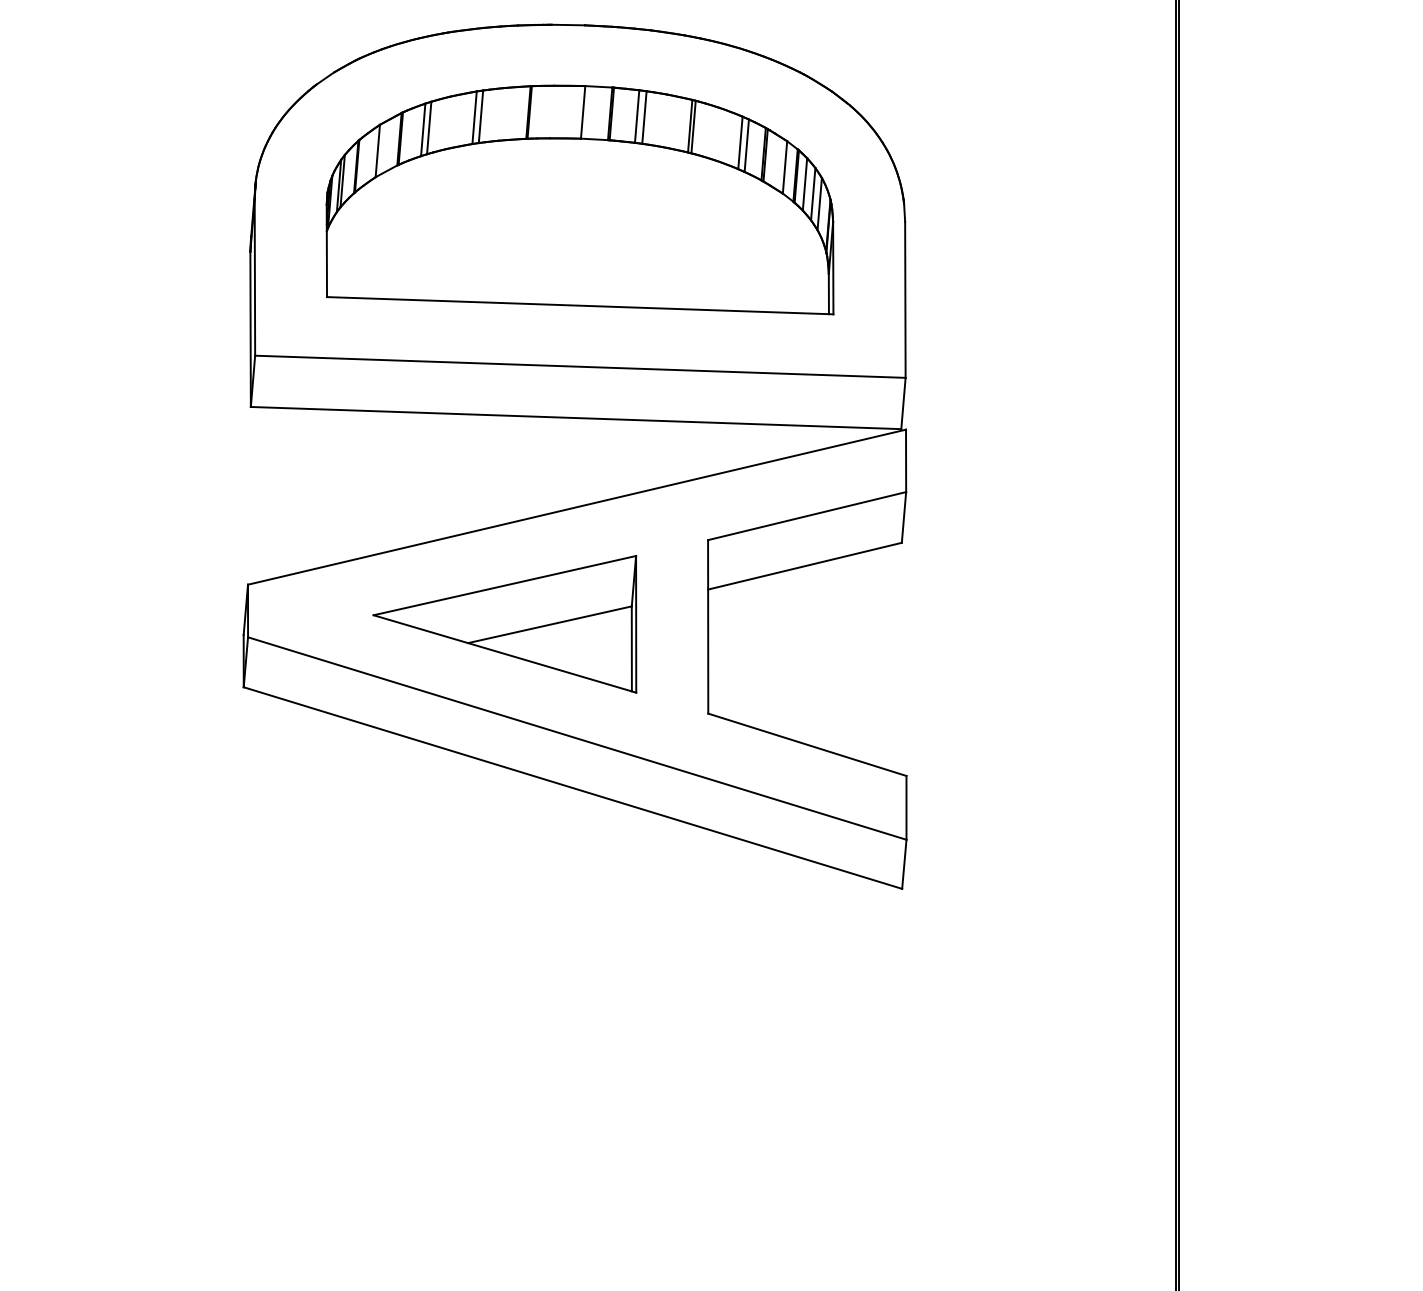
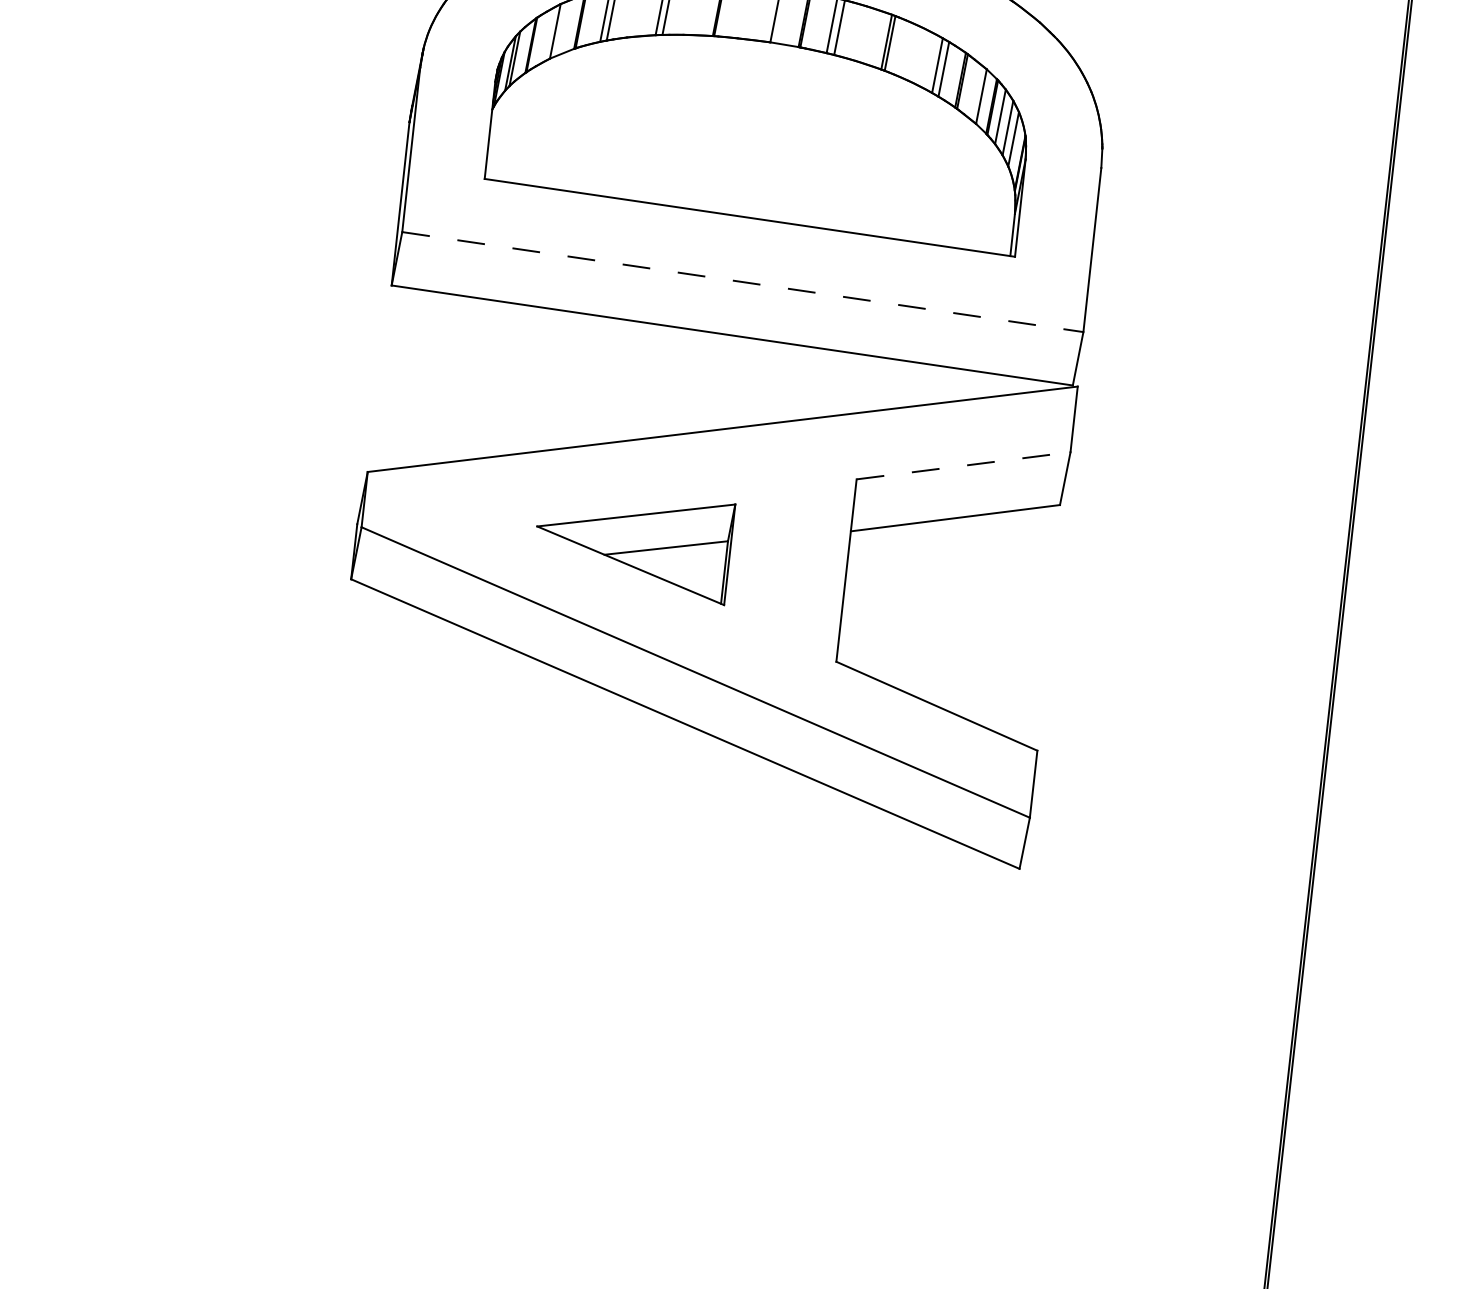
line: (580, 366) -> (742, 281), solid -> dashed
line: (807, 516) -> (963, 466), solid -> dashed
part: (504, 624) -> (632, 544), size x0.7

